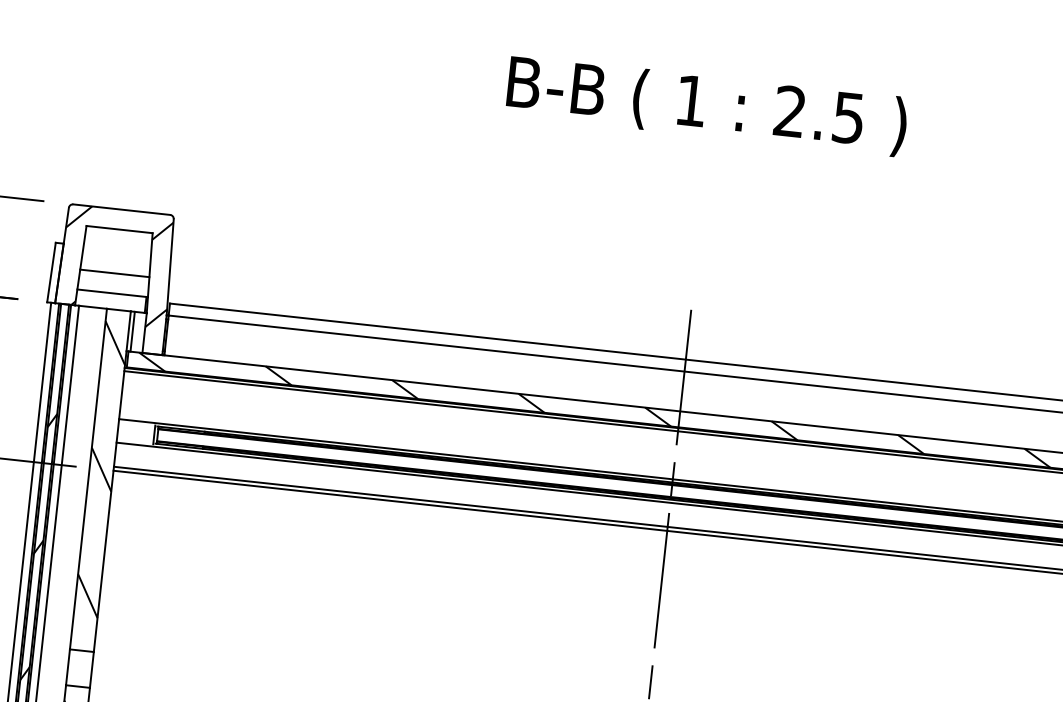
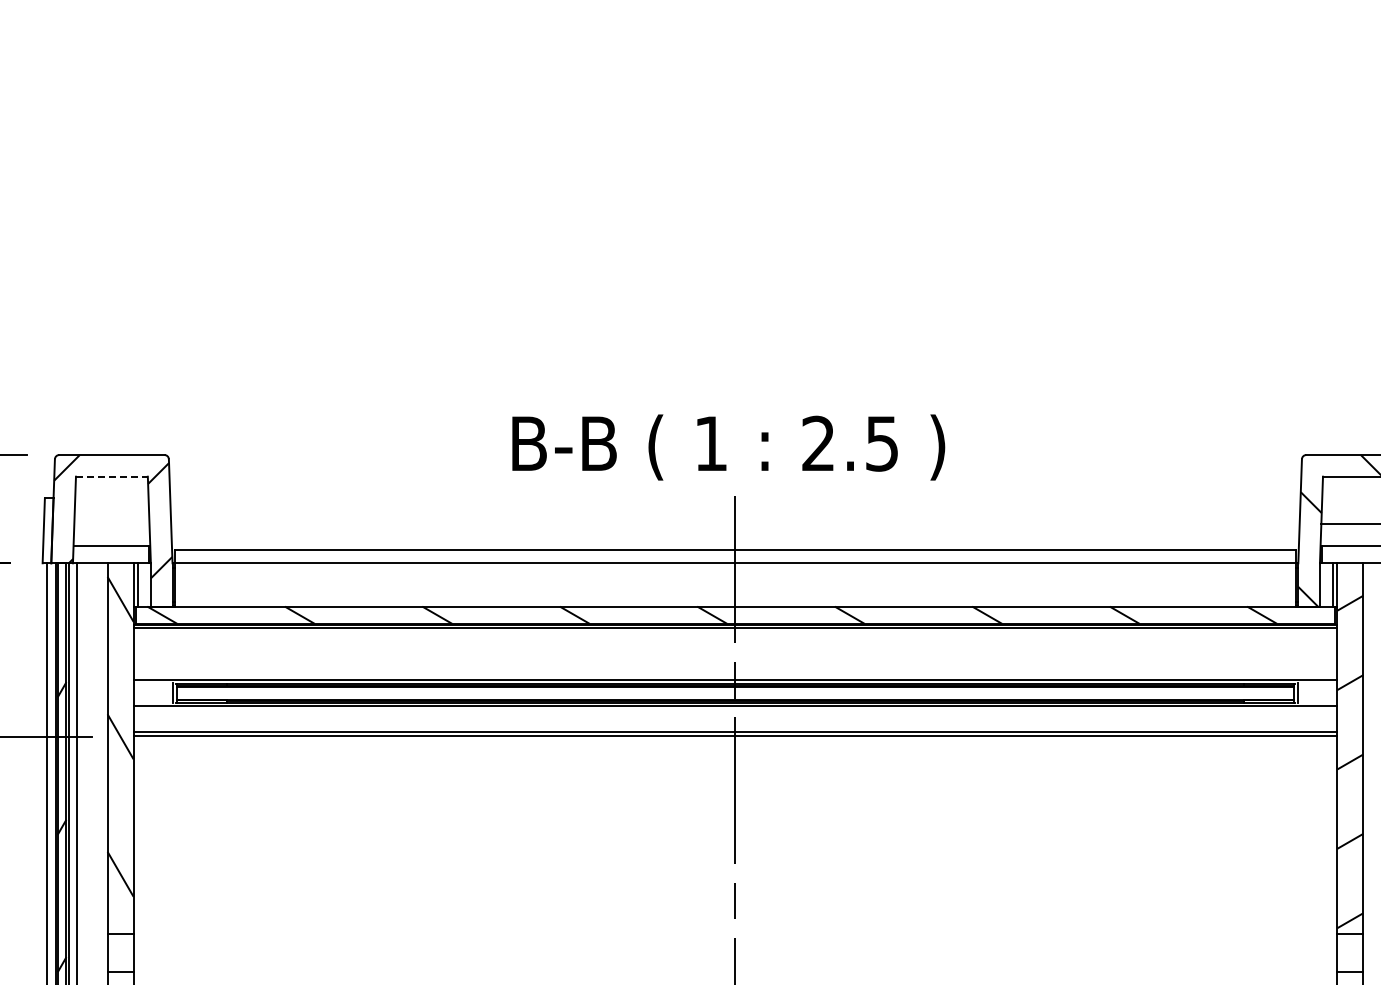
text: (706, 106) -> (728, 447), moved
line: (119, 229) -> (111, 476), solid -> dashed
line: (114, 273) -> (111, 524), removed

